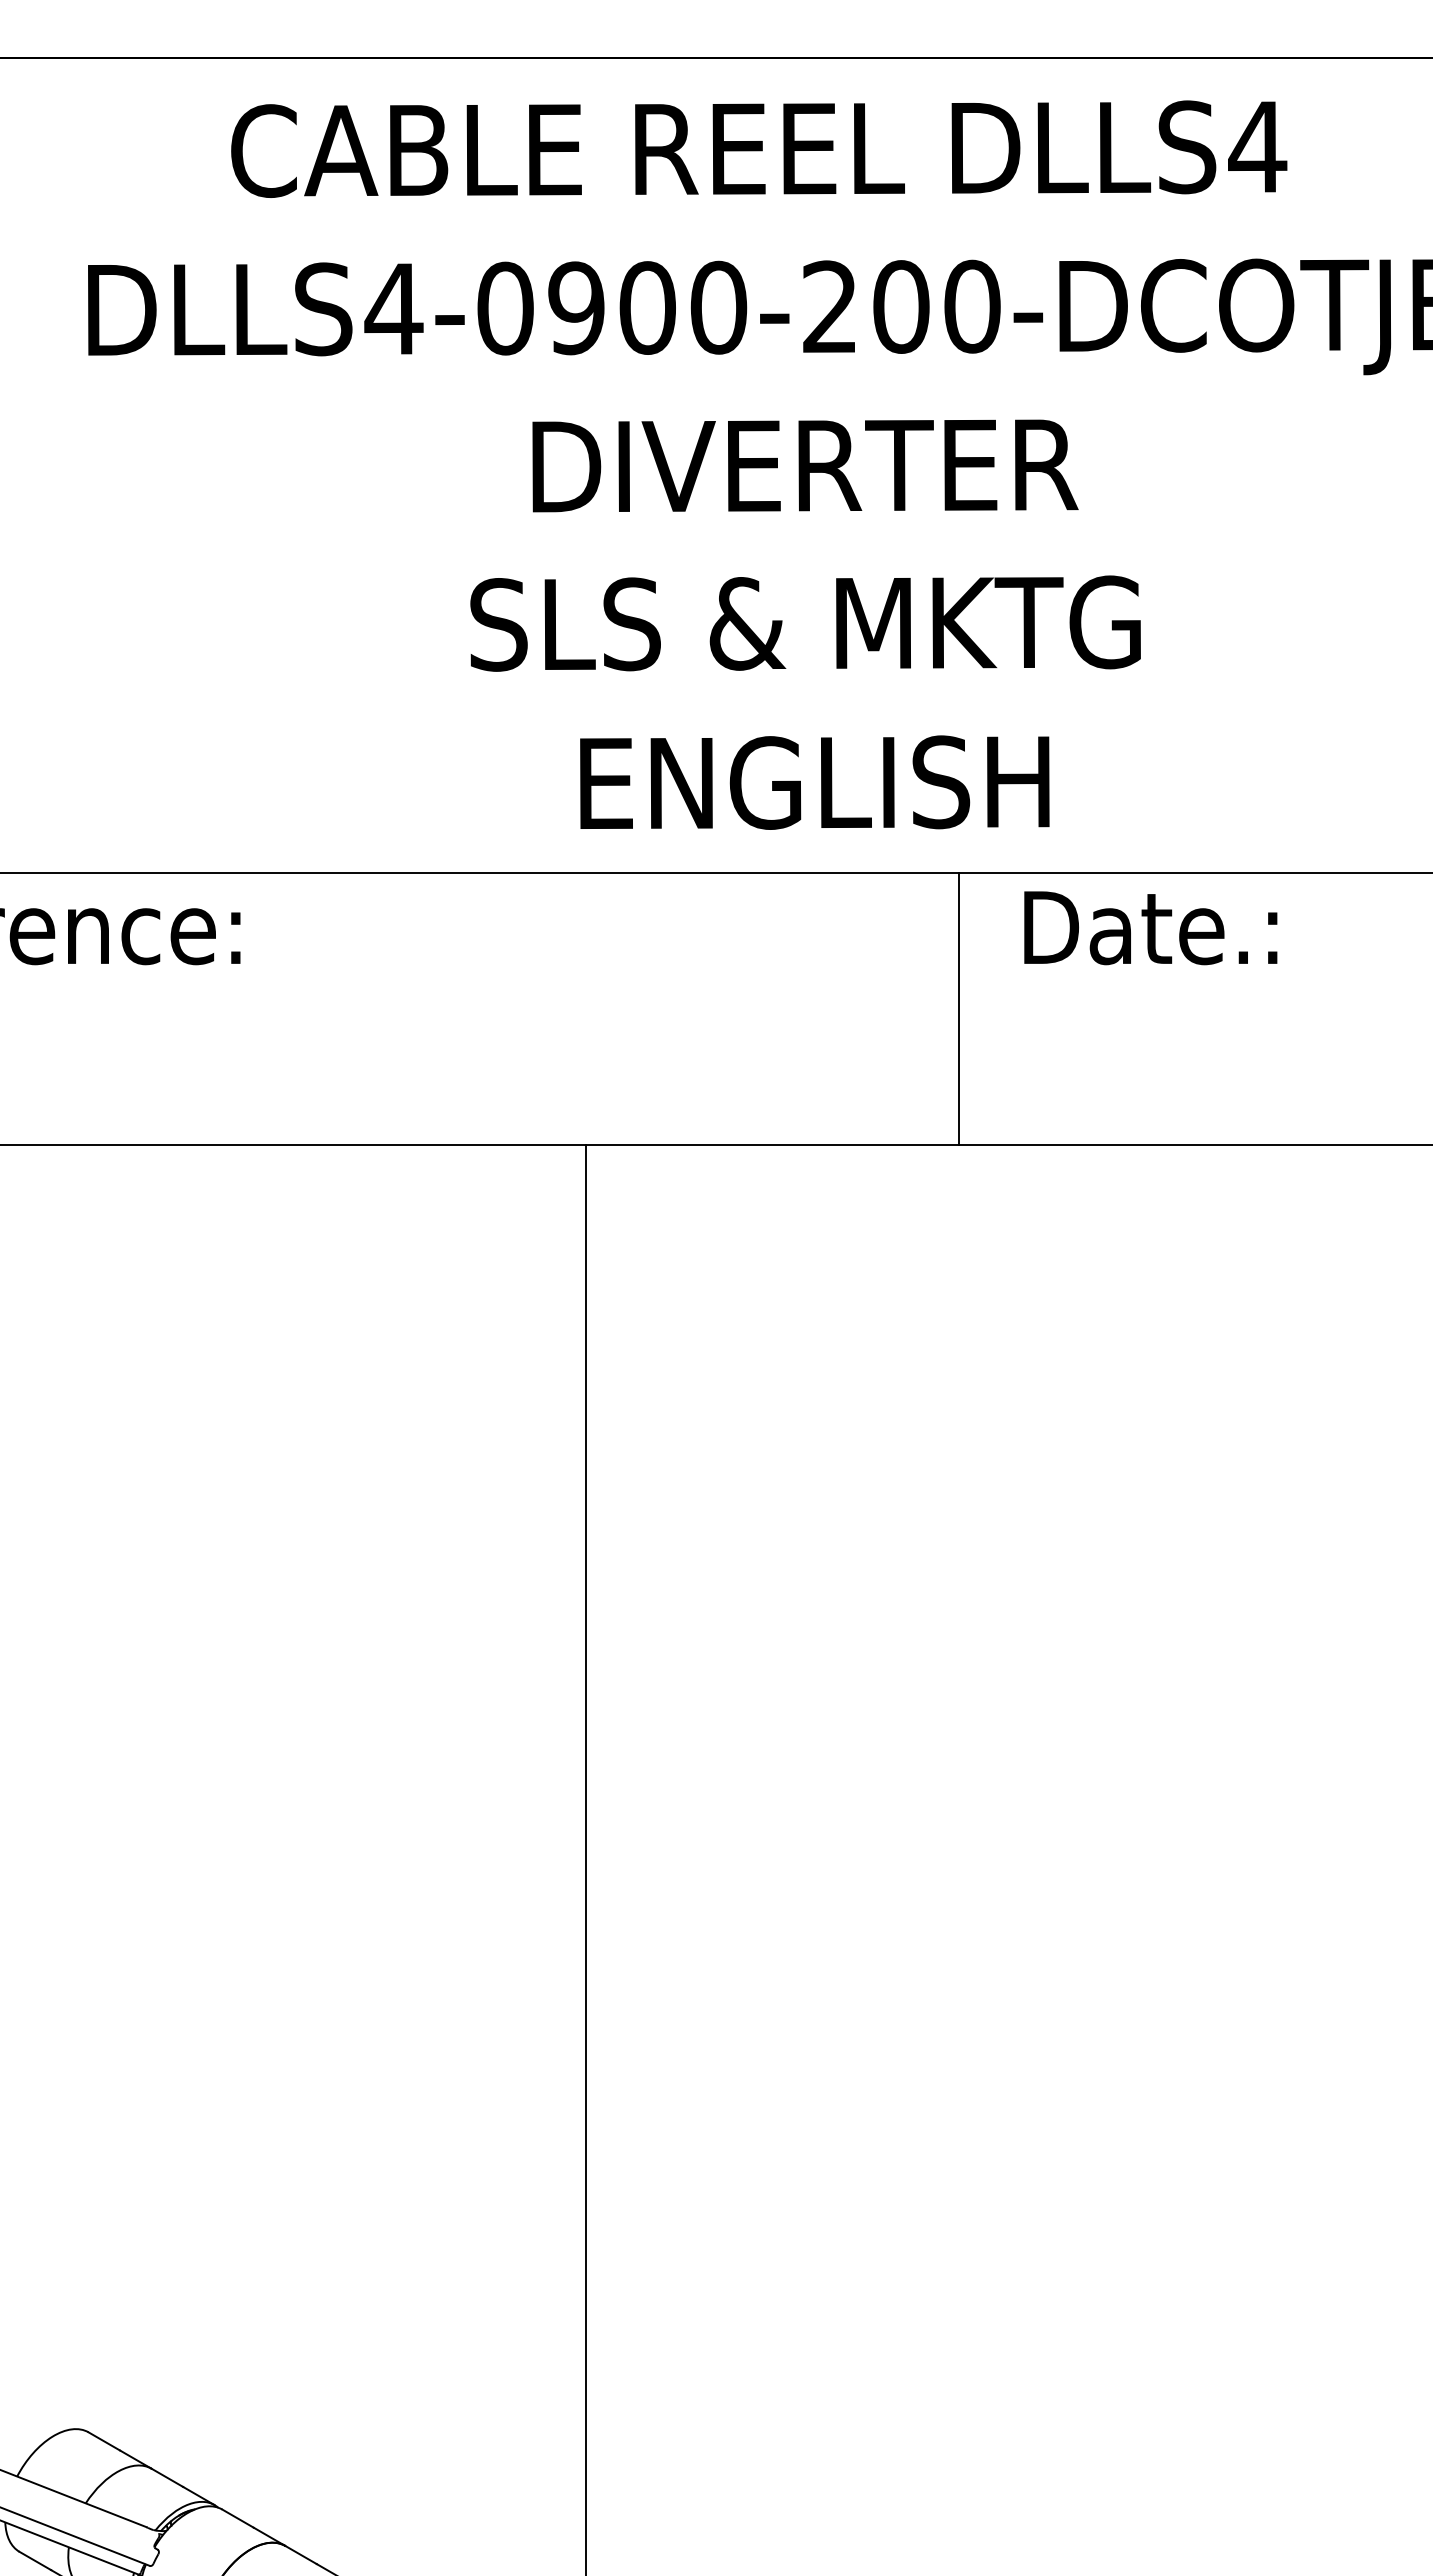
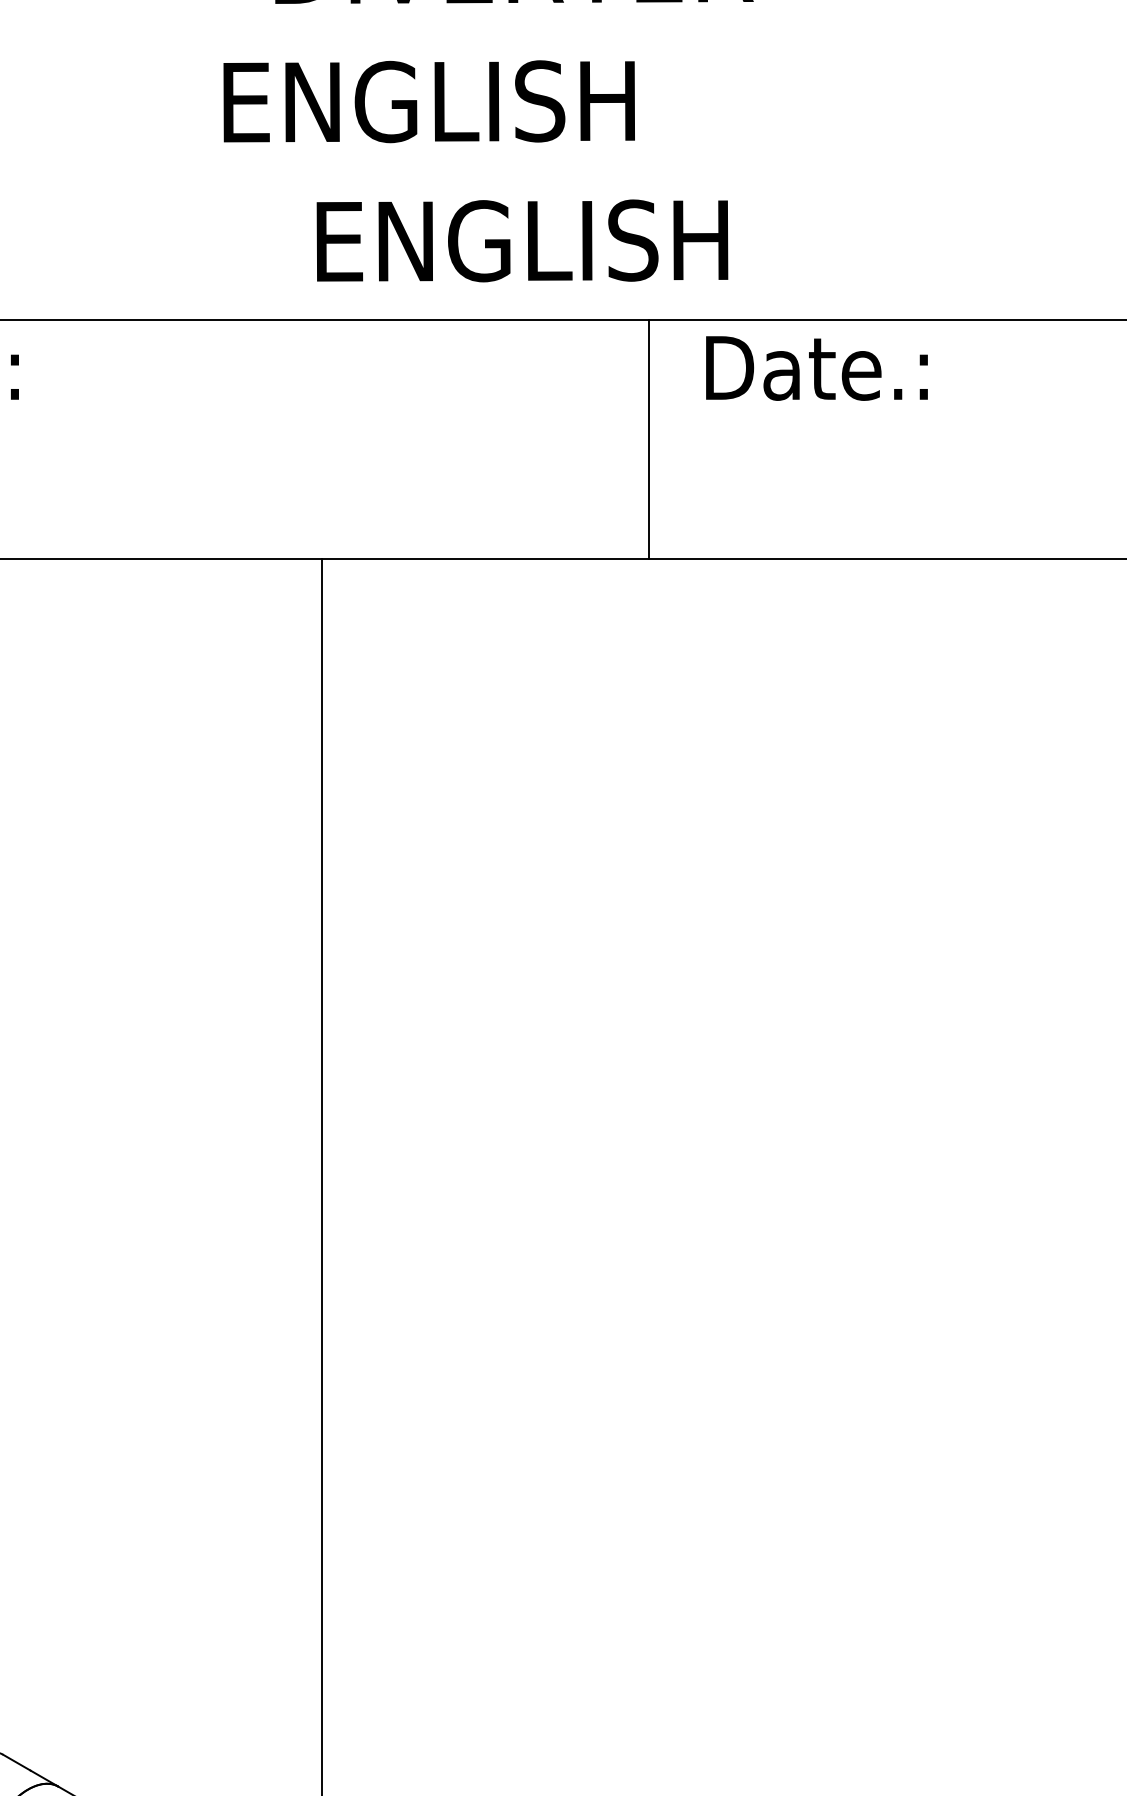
text: (805, 623) -> (514, 101), SLS & MKTG -> ENGLISH

